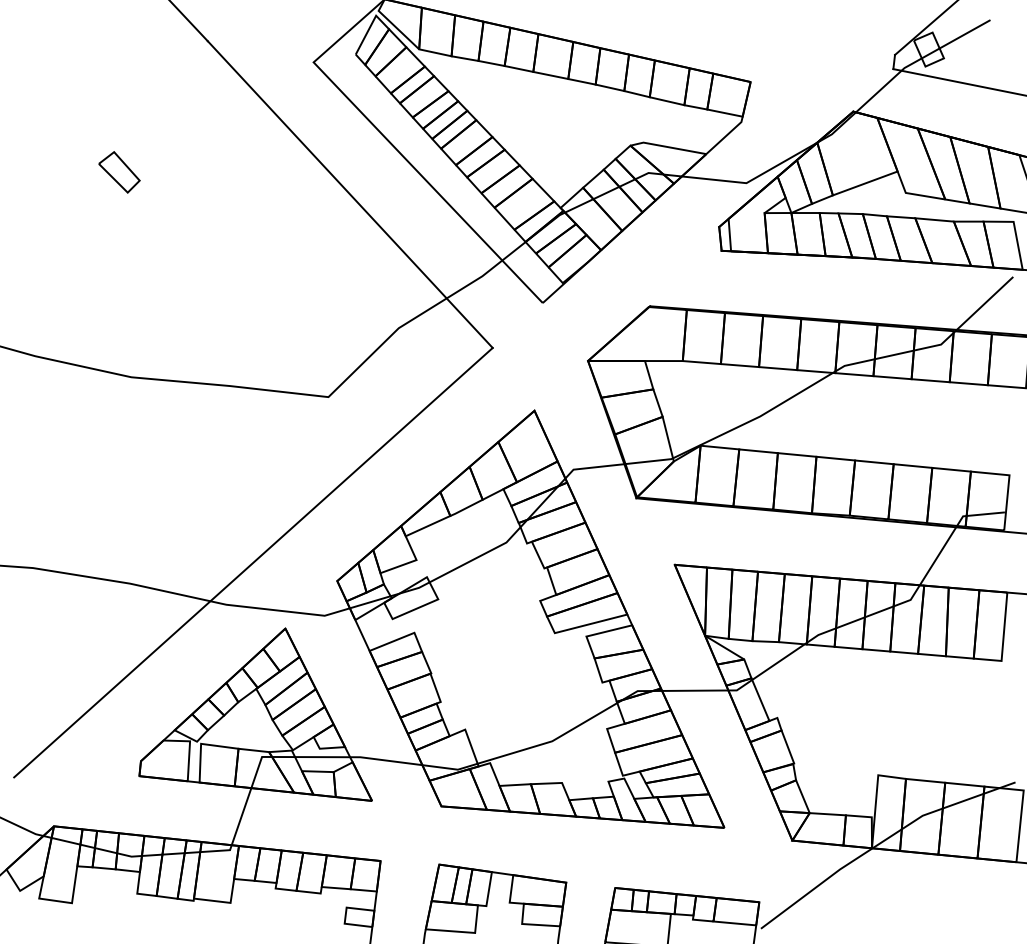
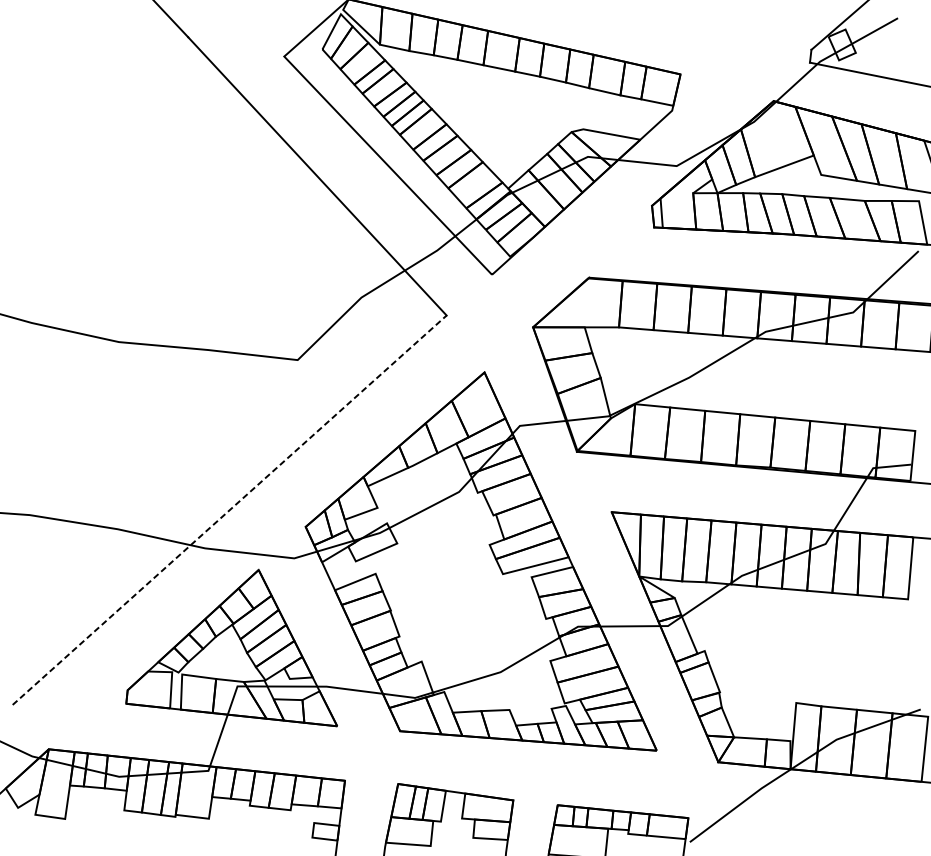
part: (119, 172) -> (108, 156), removed
line: (253, 562) -> (229, 510), solid -> dashed

